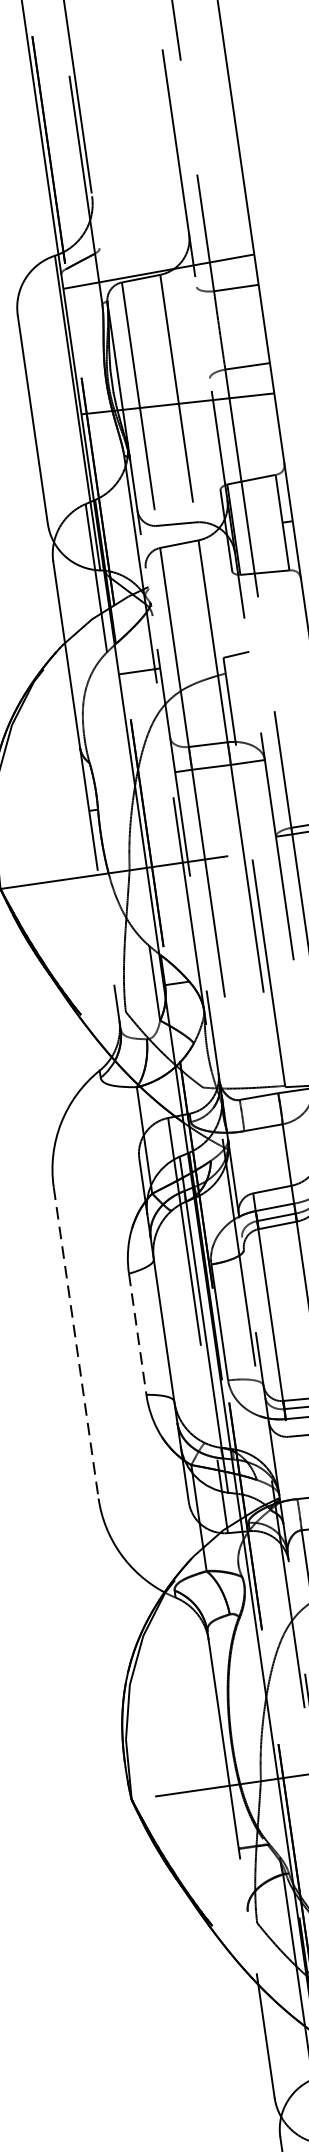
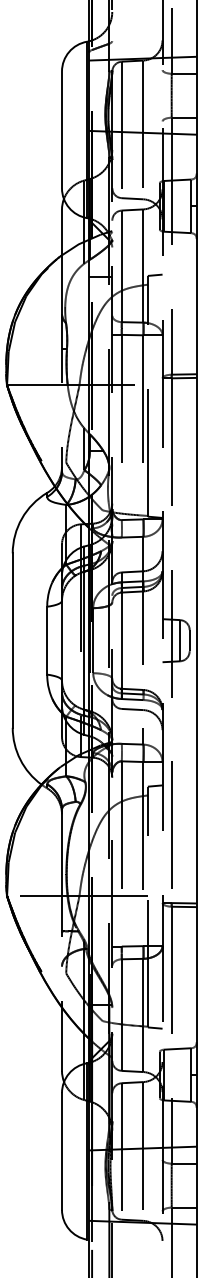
line: (138, 1333) -> (47, 640), dashed -> solid
line: (75, 1344) -> (12, 641), dashed -> solid

